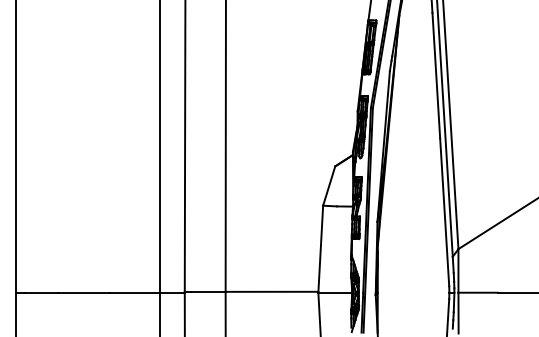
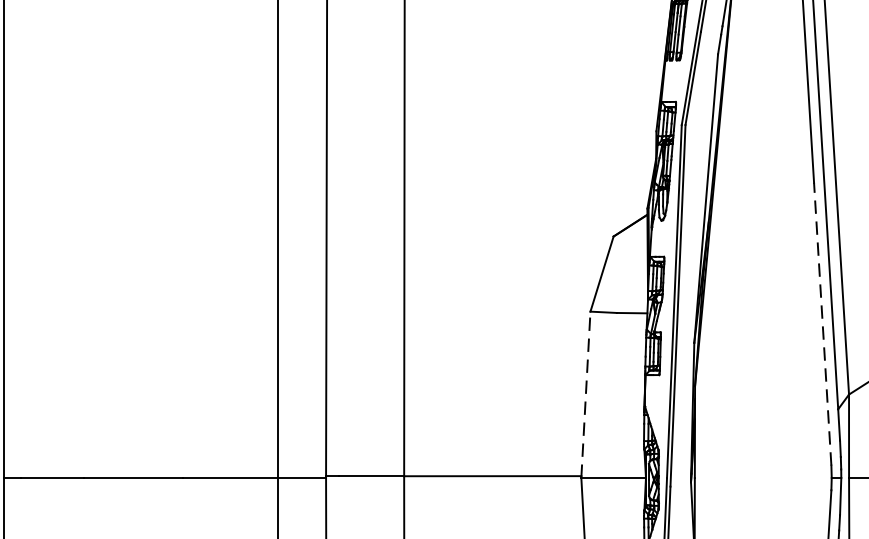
line: (444, 211) -> (822, 322), solid -> dashed
line: (320, 249) -> (585, 395), solid -> dashed

